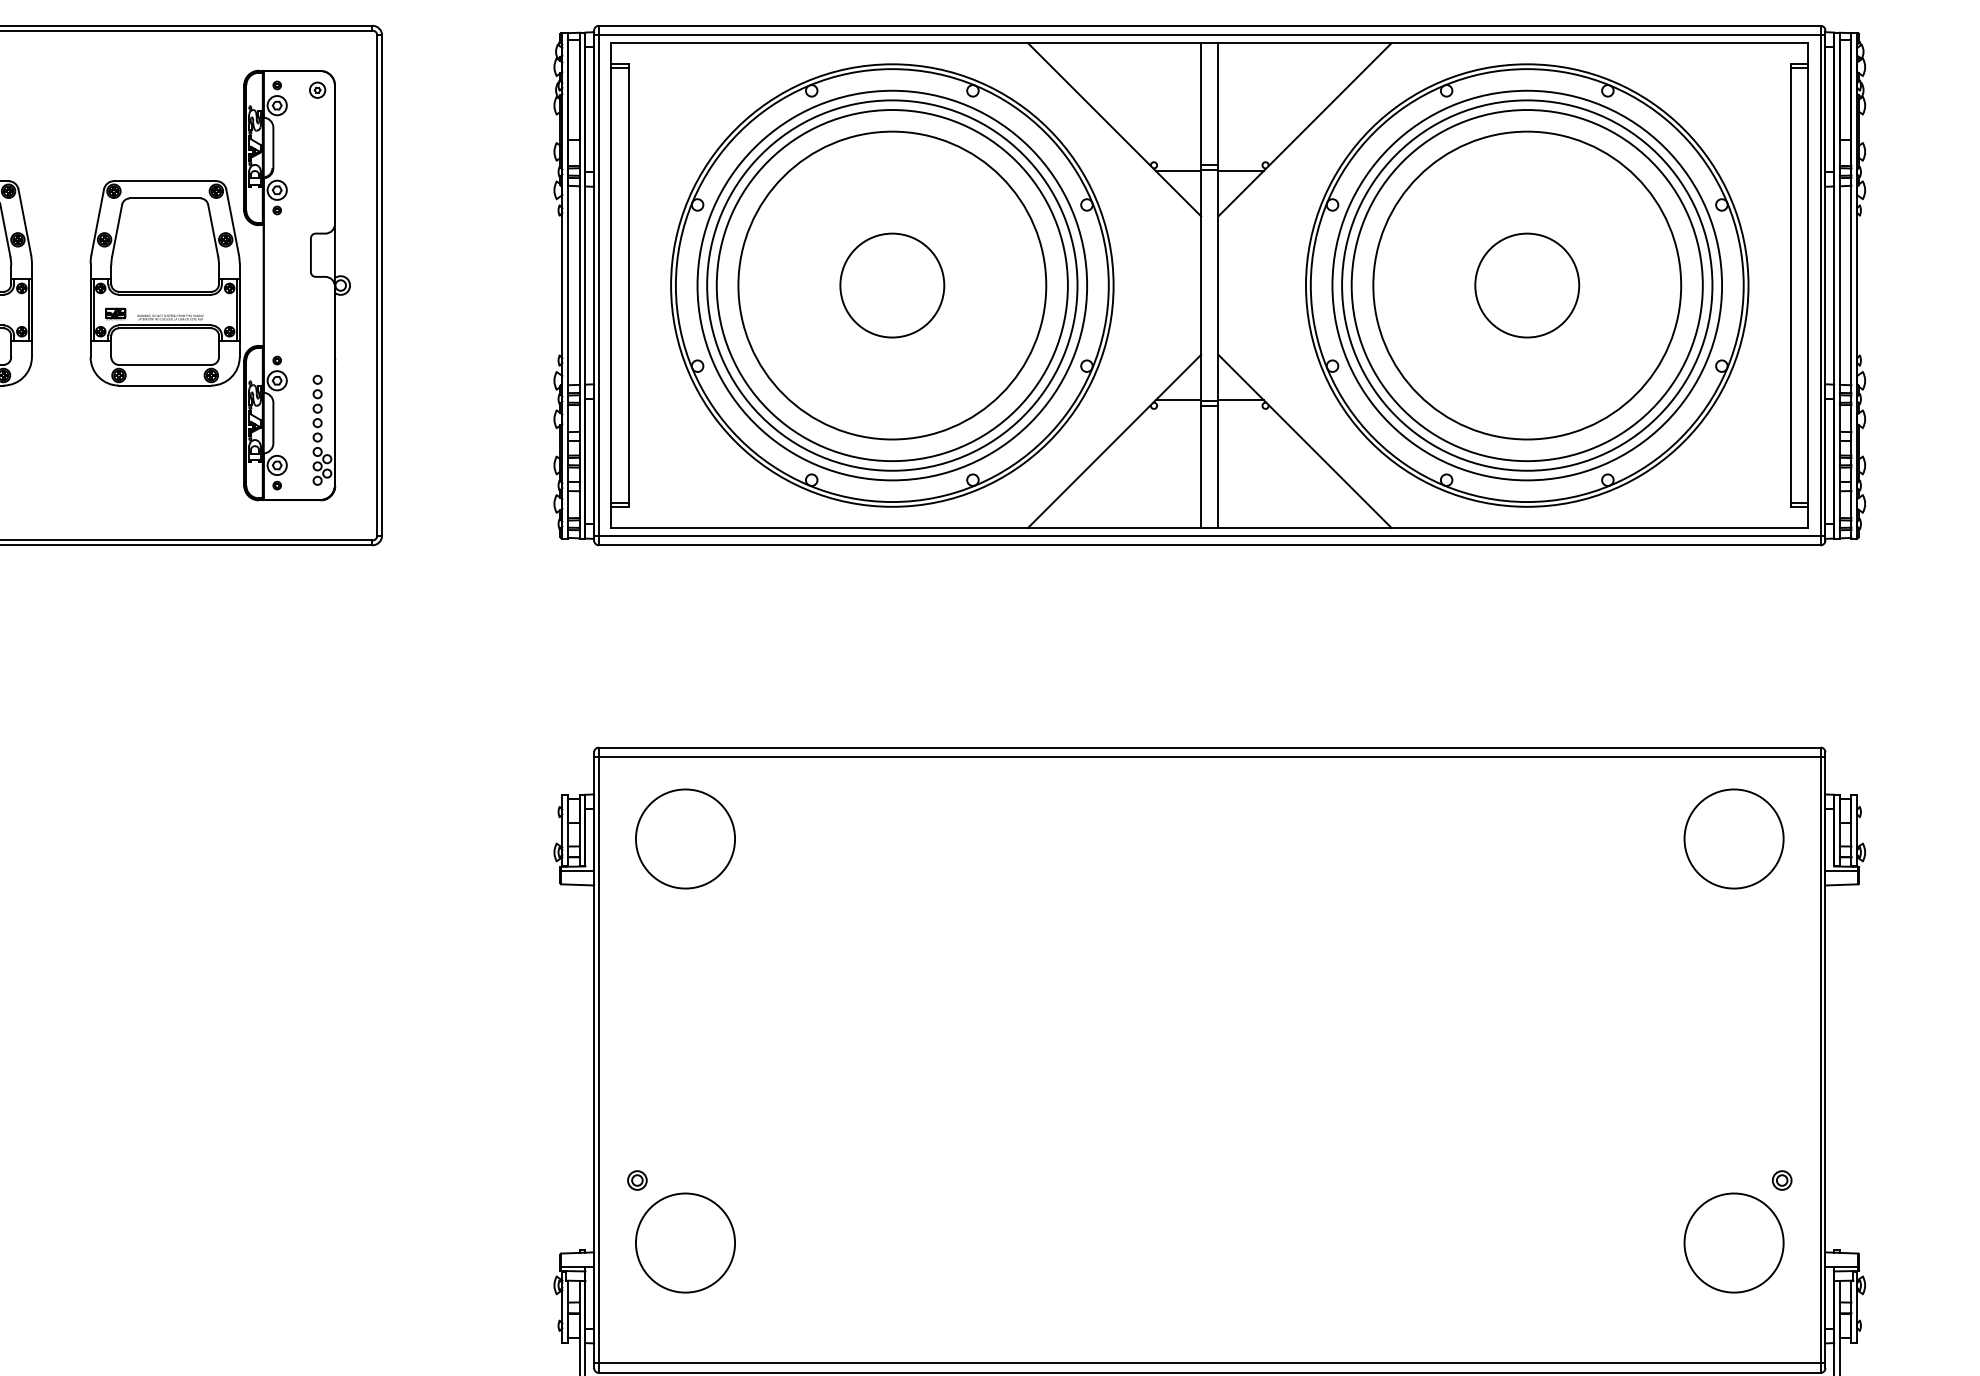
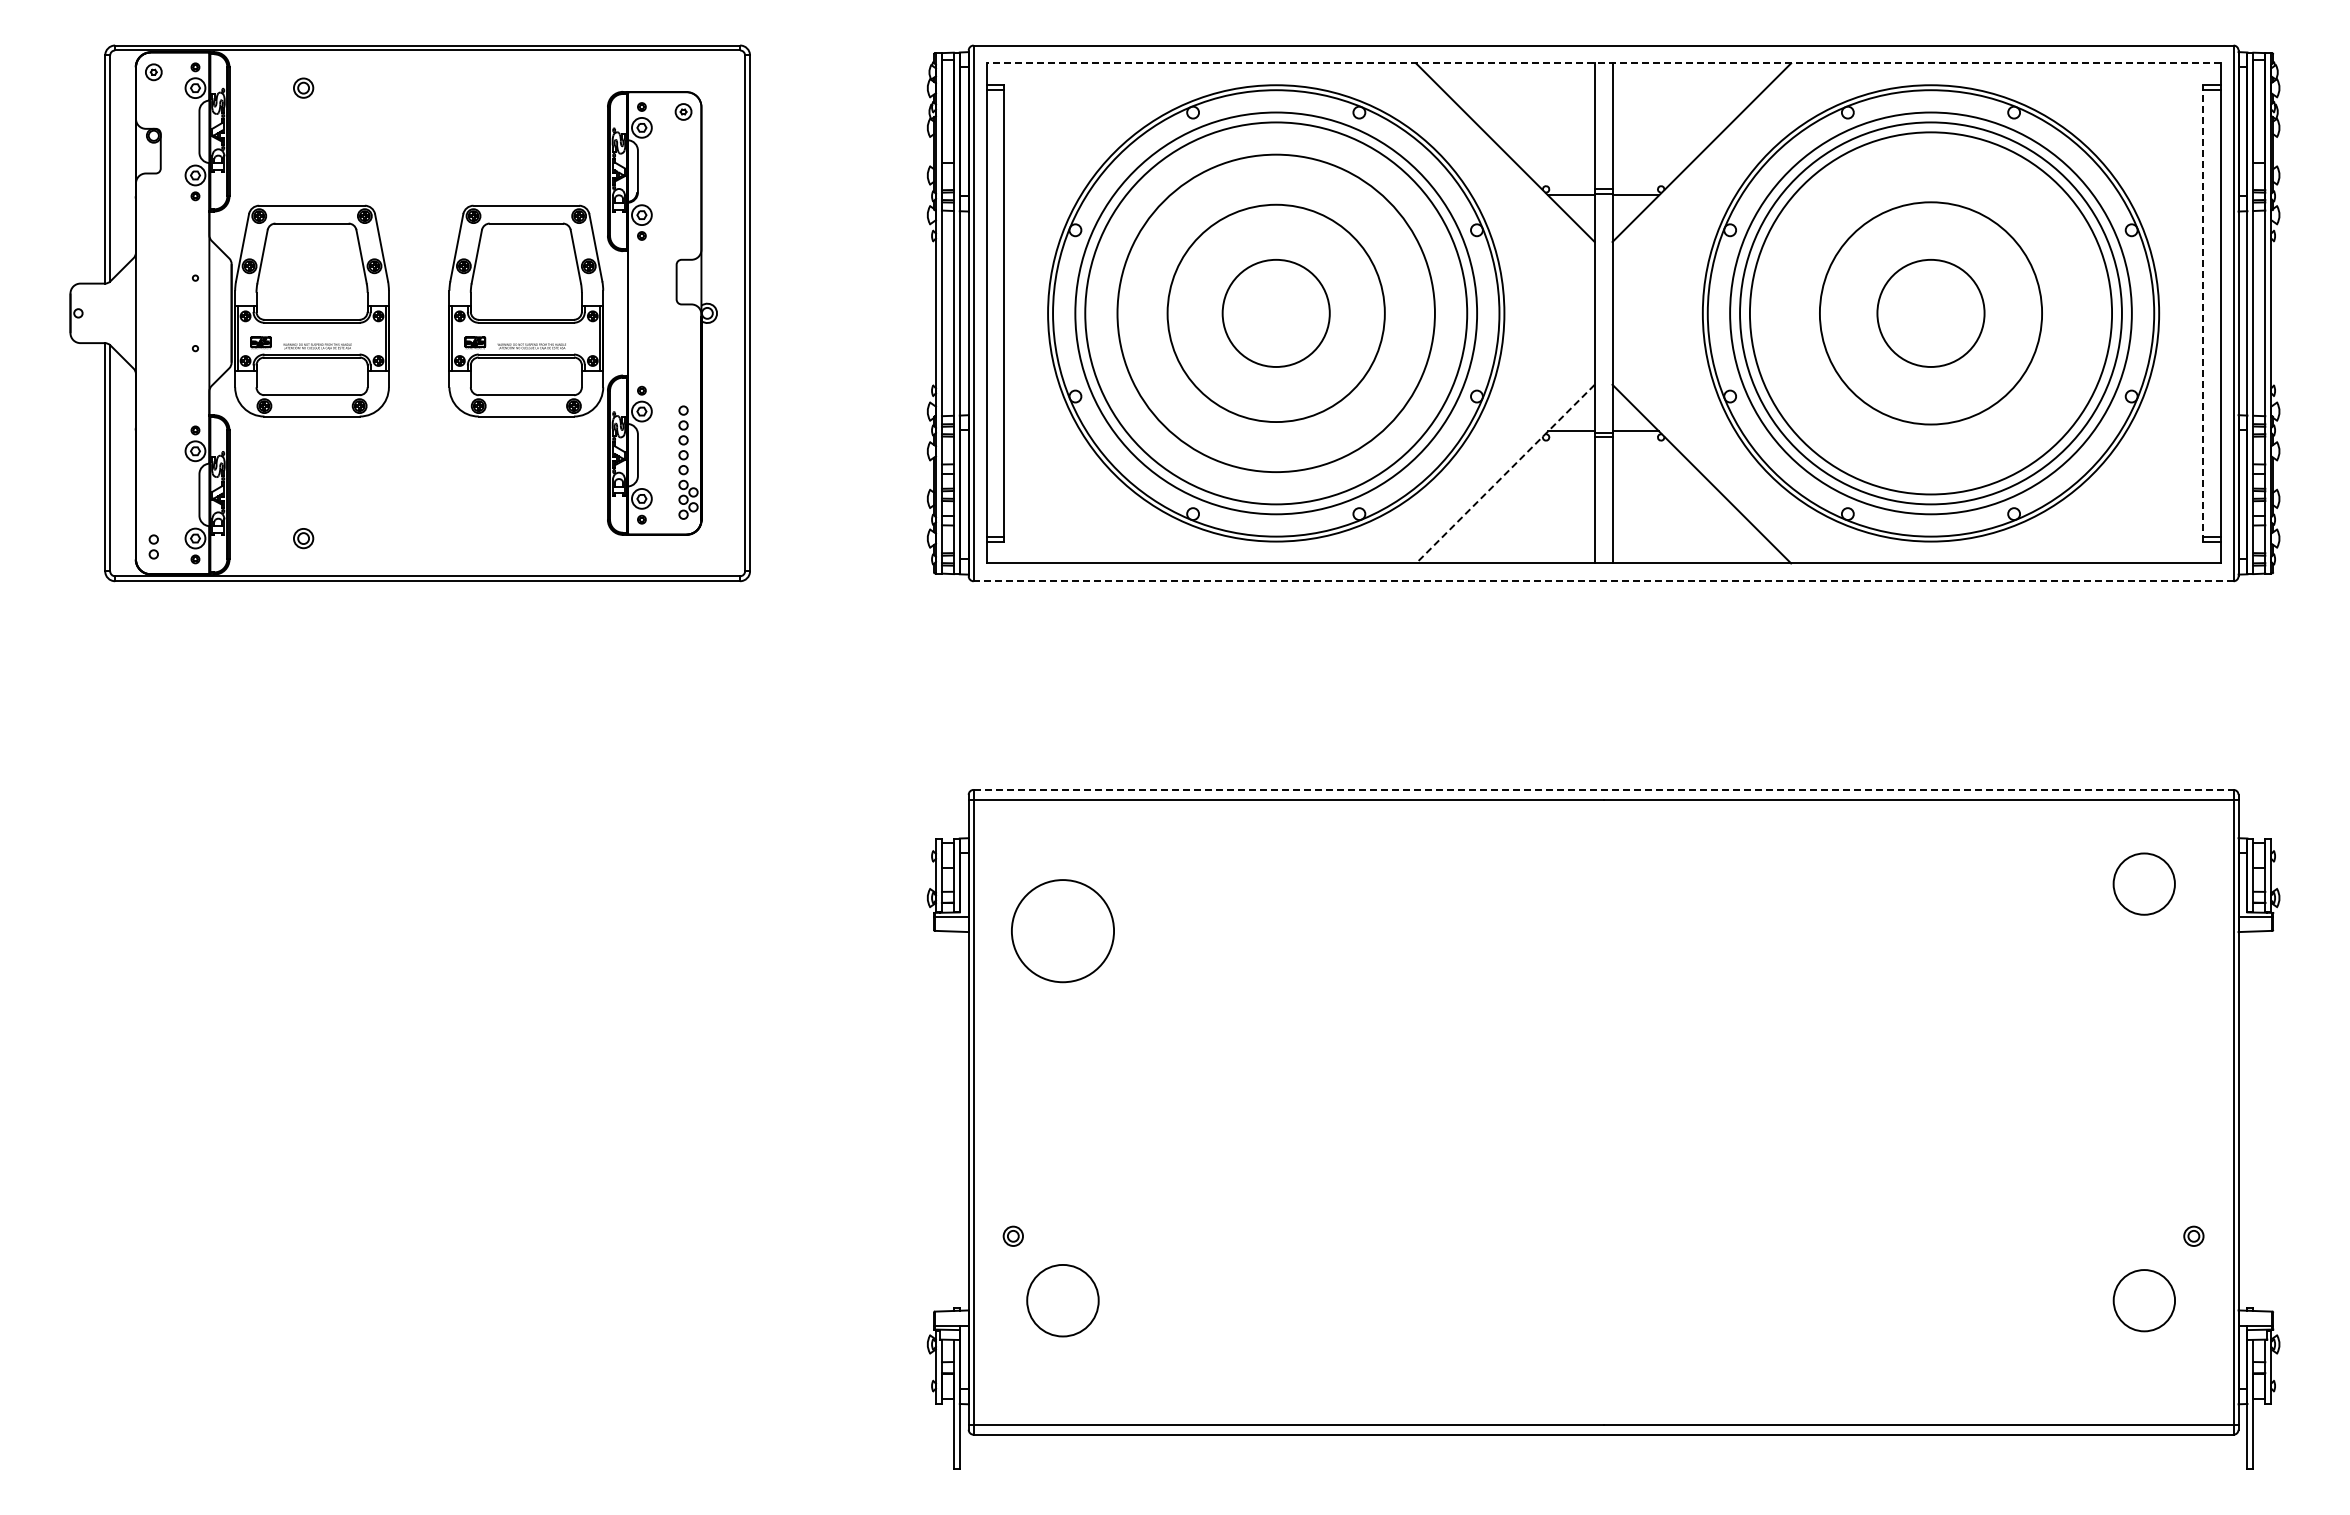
line: (1209, 35) -> (1603, 55), removed
line: (1209, 43) -> (1603, 63), solid -> dashed
line: (1790, 284) -> (2202, 312), solid -> dashed
circle: (892, 285) -> (1276, 313), size x0.6
circle: (1526, 285) -> (1930, 313), size x0.7
line: (1114, 441) -> (1505, 474), solid -> dashed
line: (1209, 535) -> (1603, 571), removed
line: (1209, 545) -> (1603, 581), solid -> dashed
line: (1209, 747) -> (1603, 789), solid -> dashed
circle: (685, 839) -> (1062, 931), moved
circle: (1734, 839) -> (2144, 884), size x0.6
circle: (685, 1242) -> (1062, 1300), size x0.7
circle: (1734, 1242) -> (2144, 1300), size x0.6

